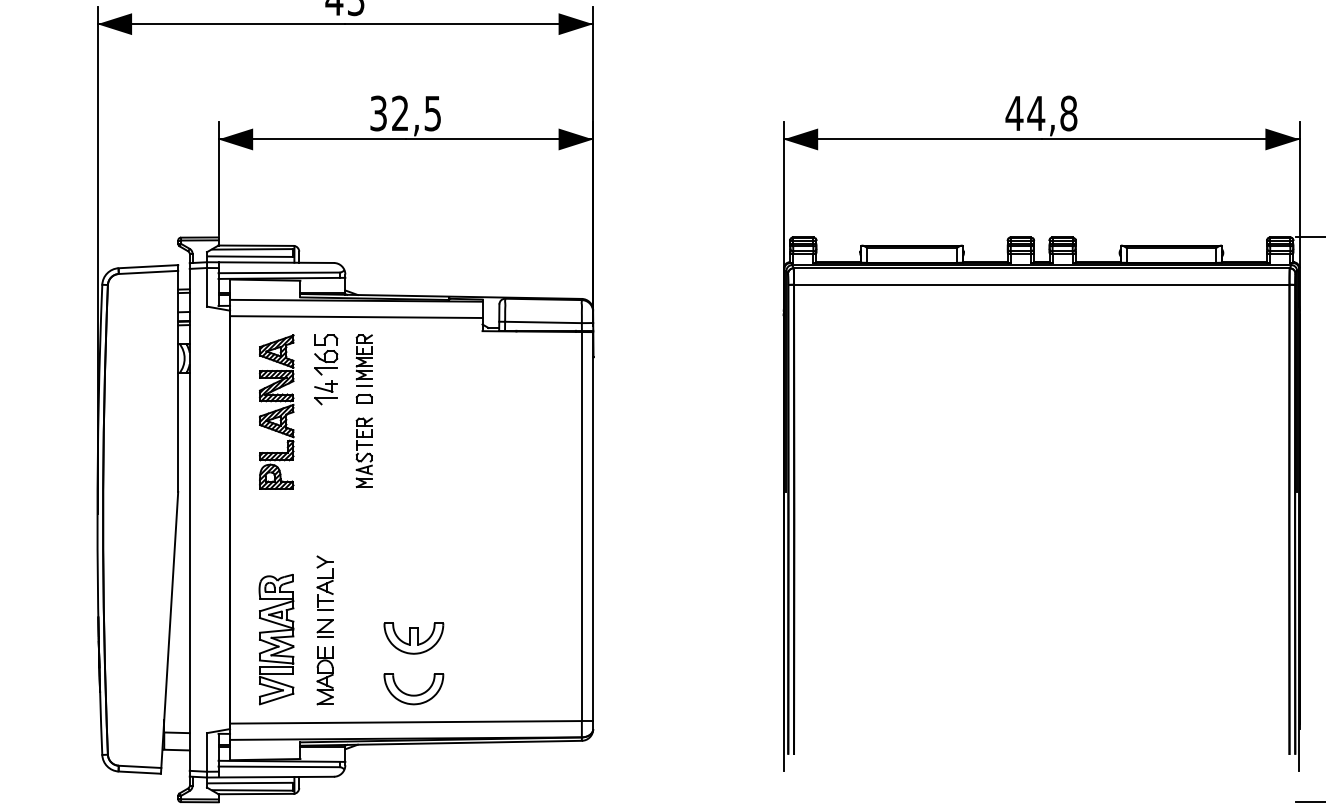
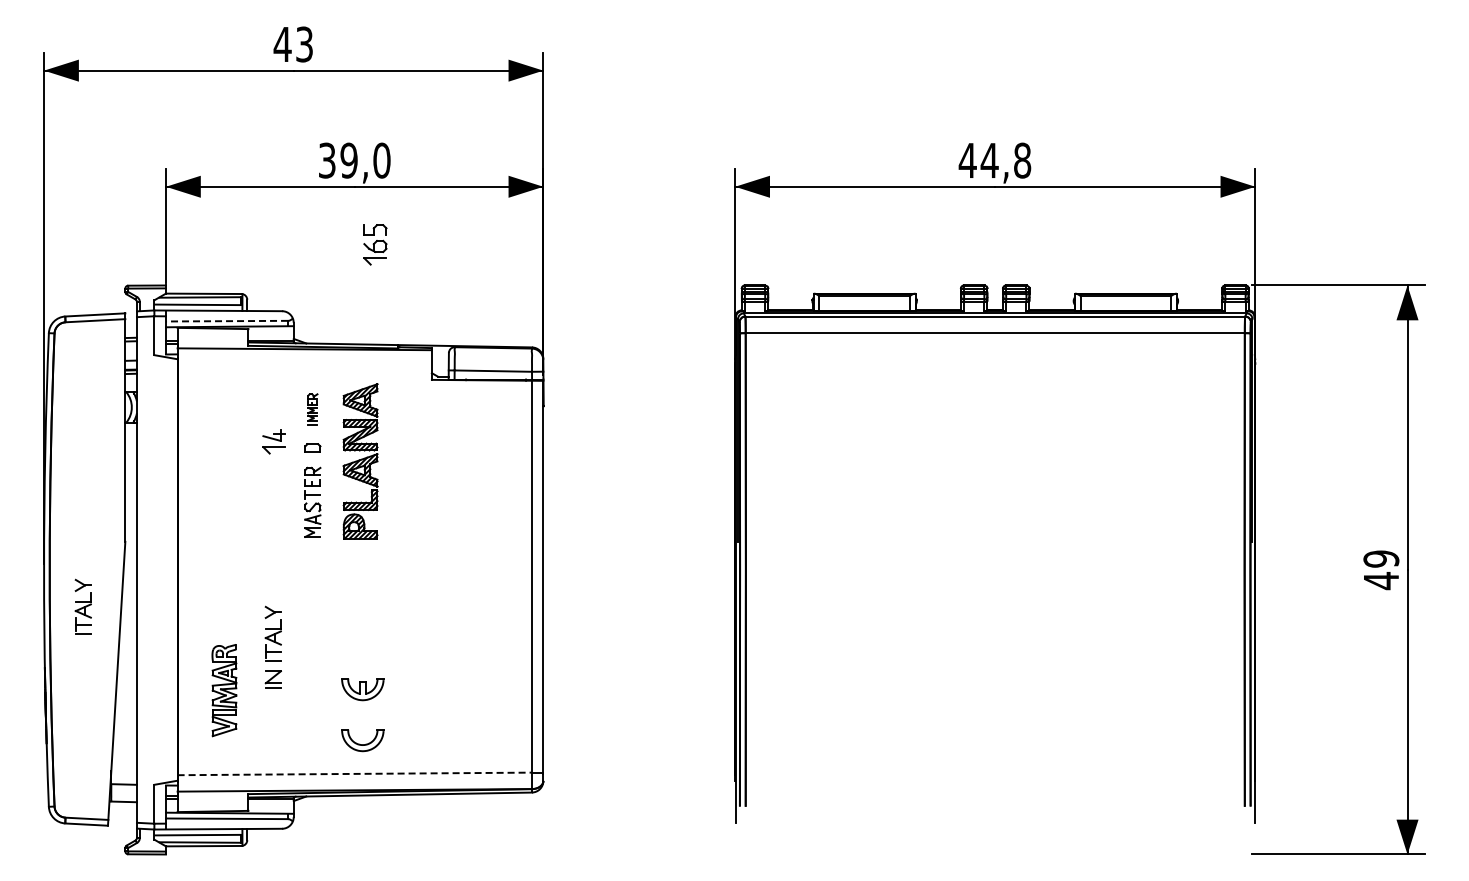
text: (416, 113) -> (365, 160), 32,5 -> 39,0
line: (278, 273) -> (226, 321), solid -> dashed
line: (356, 316) -> (304, 365), removed
part: (326, 354) -> (375, 244), moved
part: (363, 360) -> (312, 409), size x0.6
part: (276, 412) -> (360, 461), moved
part: (135, 556) -> (82, 606), added
part: (413, 638) -> (362, 689), size x0.7
part: (276, 639) -> (224, 690), size x0.7
part: (324, 675) -> (272, 726), removed
part: (413, 689) -> (362, 740), size x0.7
line: (406, 721) -> (355, 773), solid -> dashed

